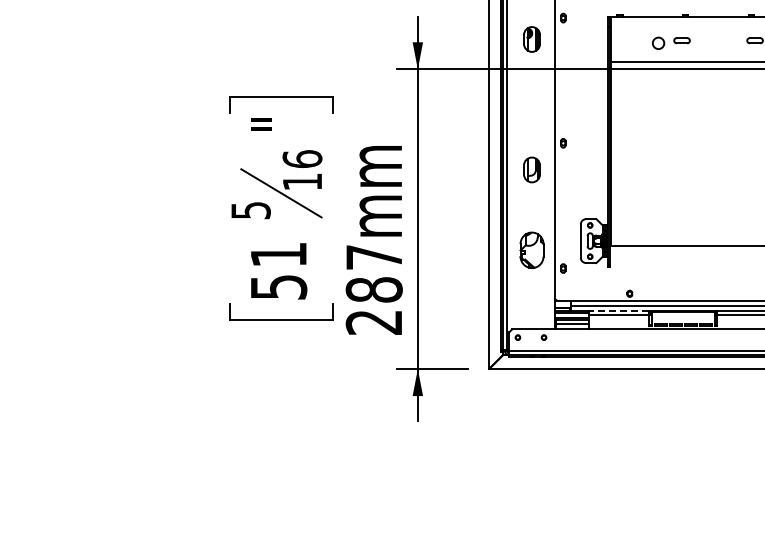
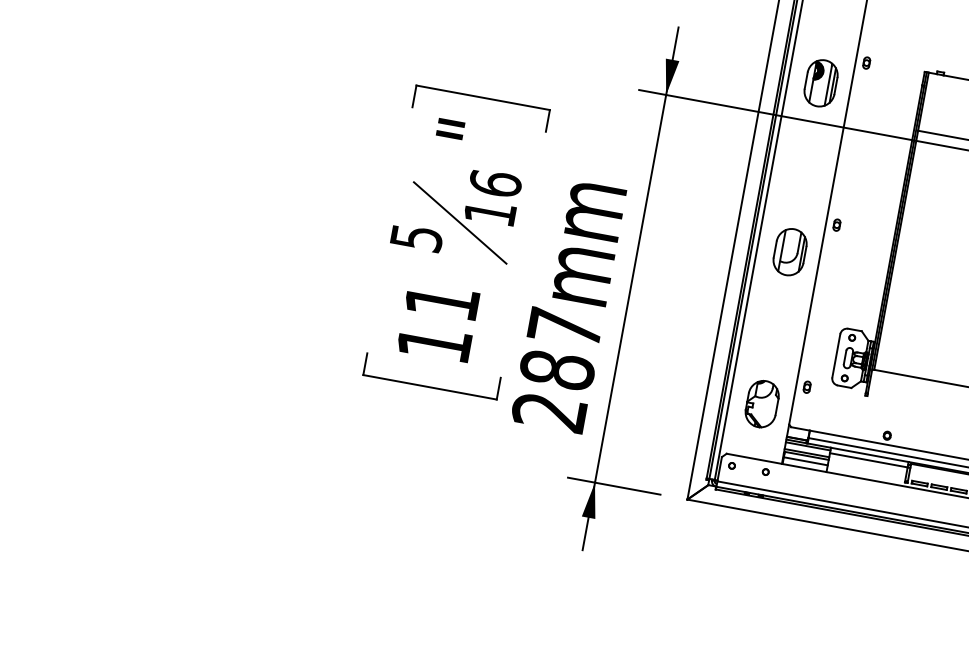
part: (531, 39) -> (820, 83), size x1.43
part: (531, 169) -> (789, 251), size x1.43
part: (531, 250) -> (761, 404), moved
text: (279, 287) -> (435, 344), 51 -> 11
line: (618, 310) -> (868, 454), dashed -> solid

